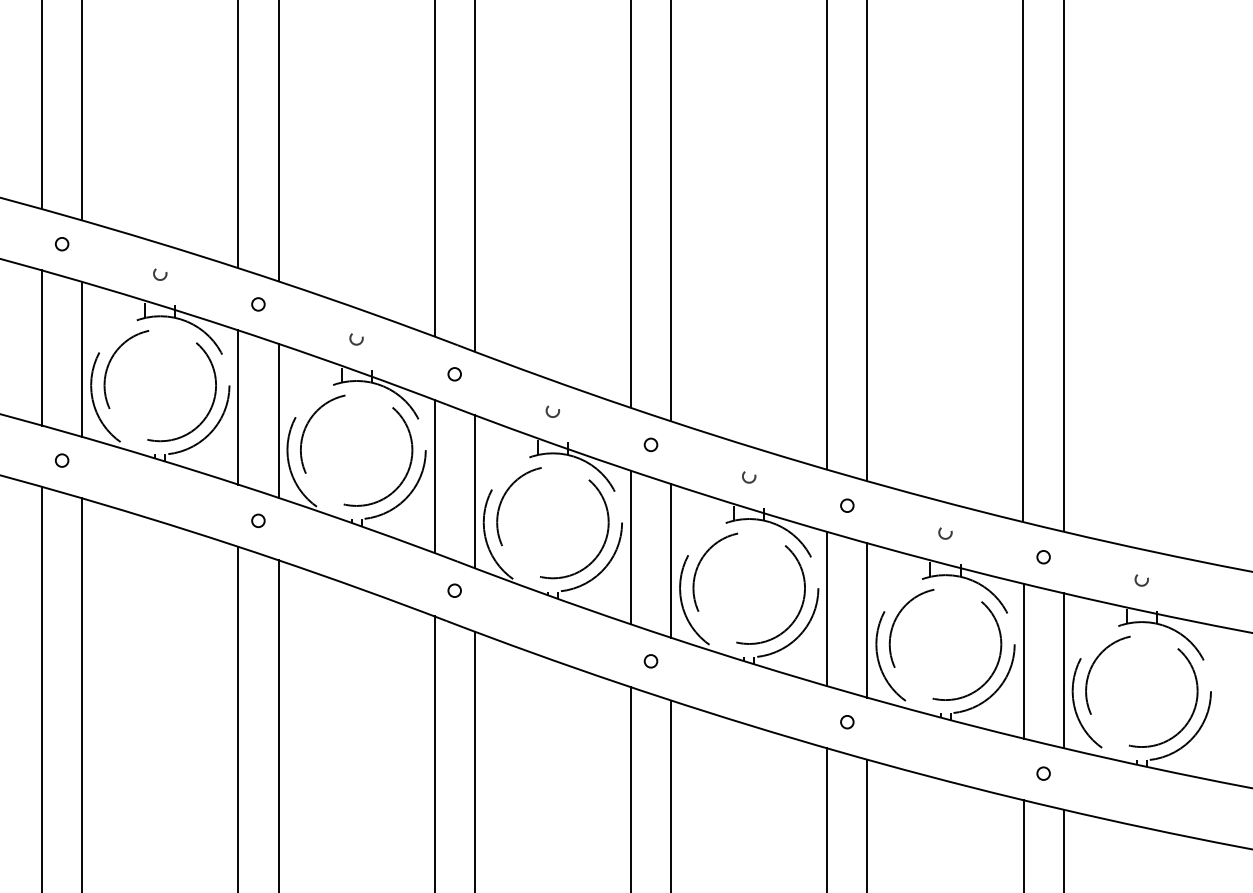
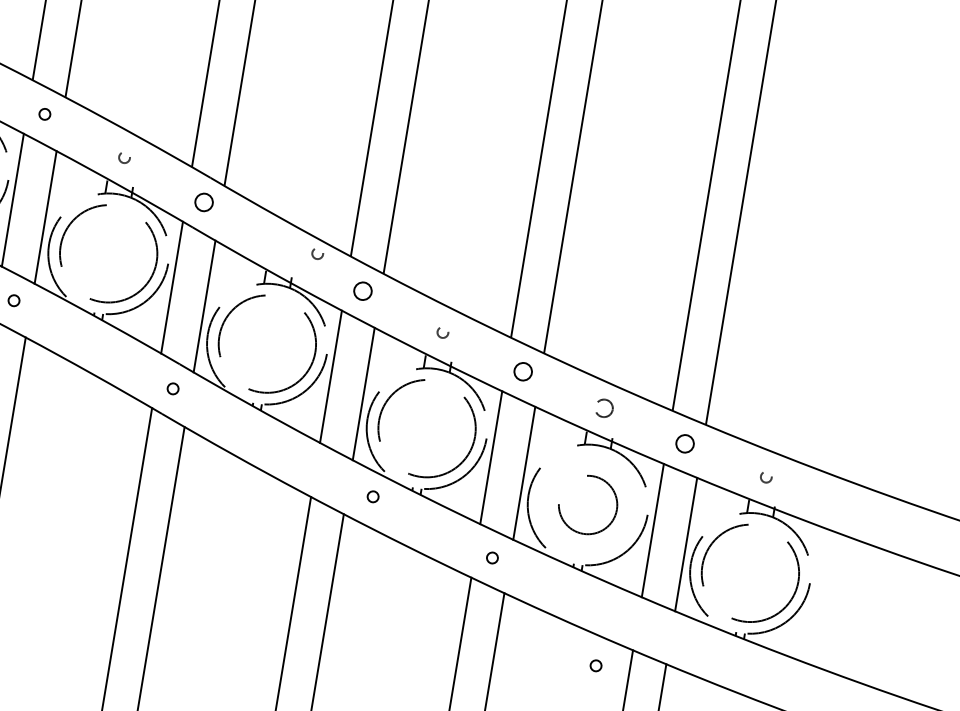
circle: (454, 374) -> (203, 202), size x1.6
circle: (552, 411) -> (317, 254), moved
circle: (650, 444) -> (362, 290), size x1.6
circle: (847, 505) -> (523, 371), size x1.6
circle: (945, 533) -> (603, 409), size x1.6
circle: (1043, 557) -> (684, 444), size x1.6
circle: (945, 644) -> (588, 505), size x0.6
circle: (650, 661) -> (372, 496), moved
circle: (1043, 773) -> (595, 665), moved

